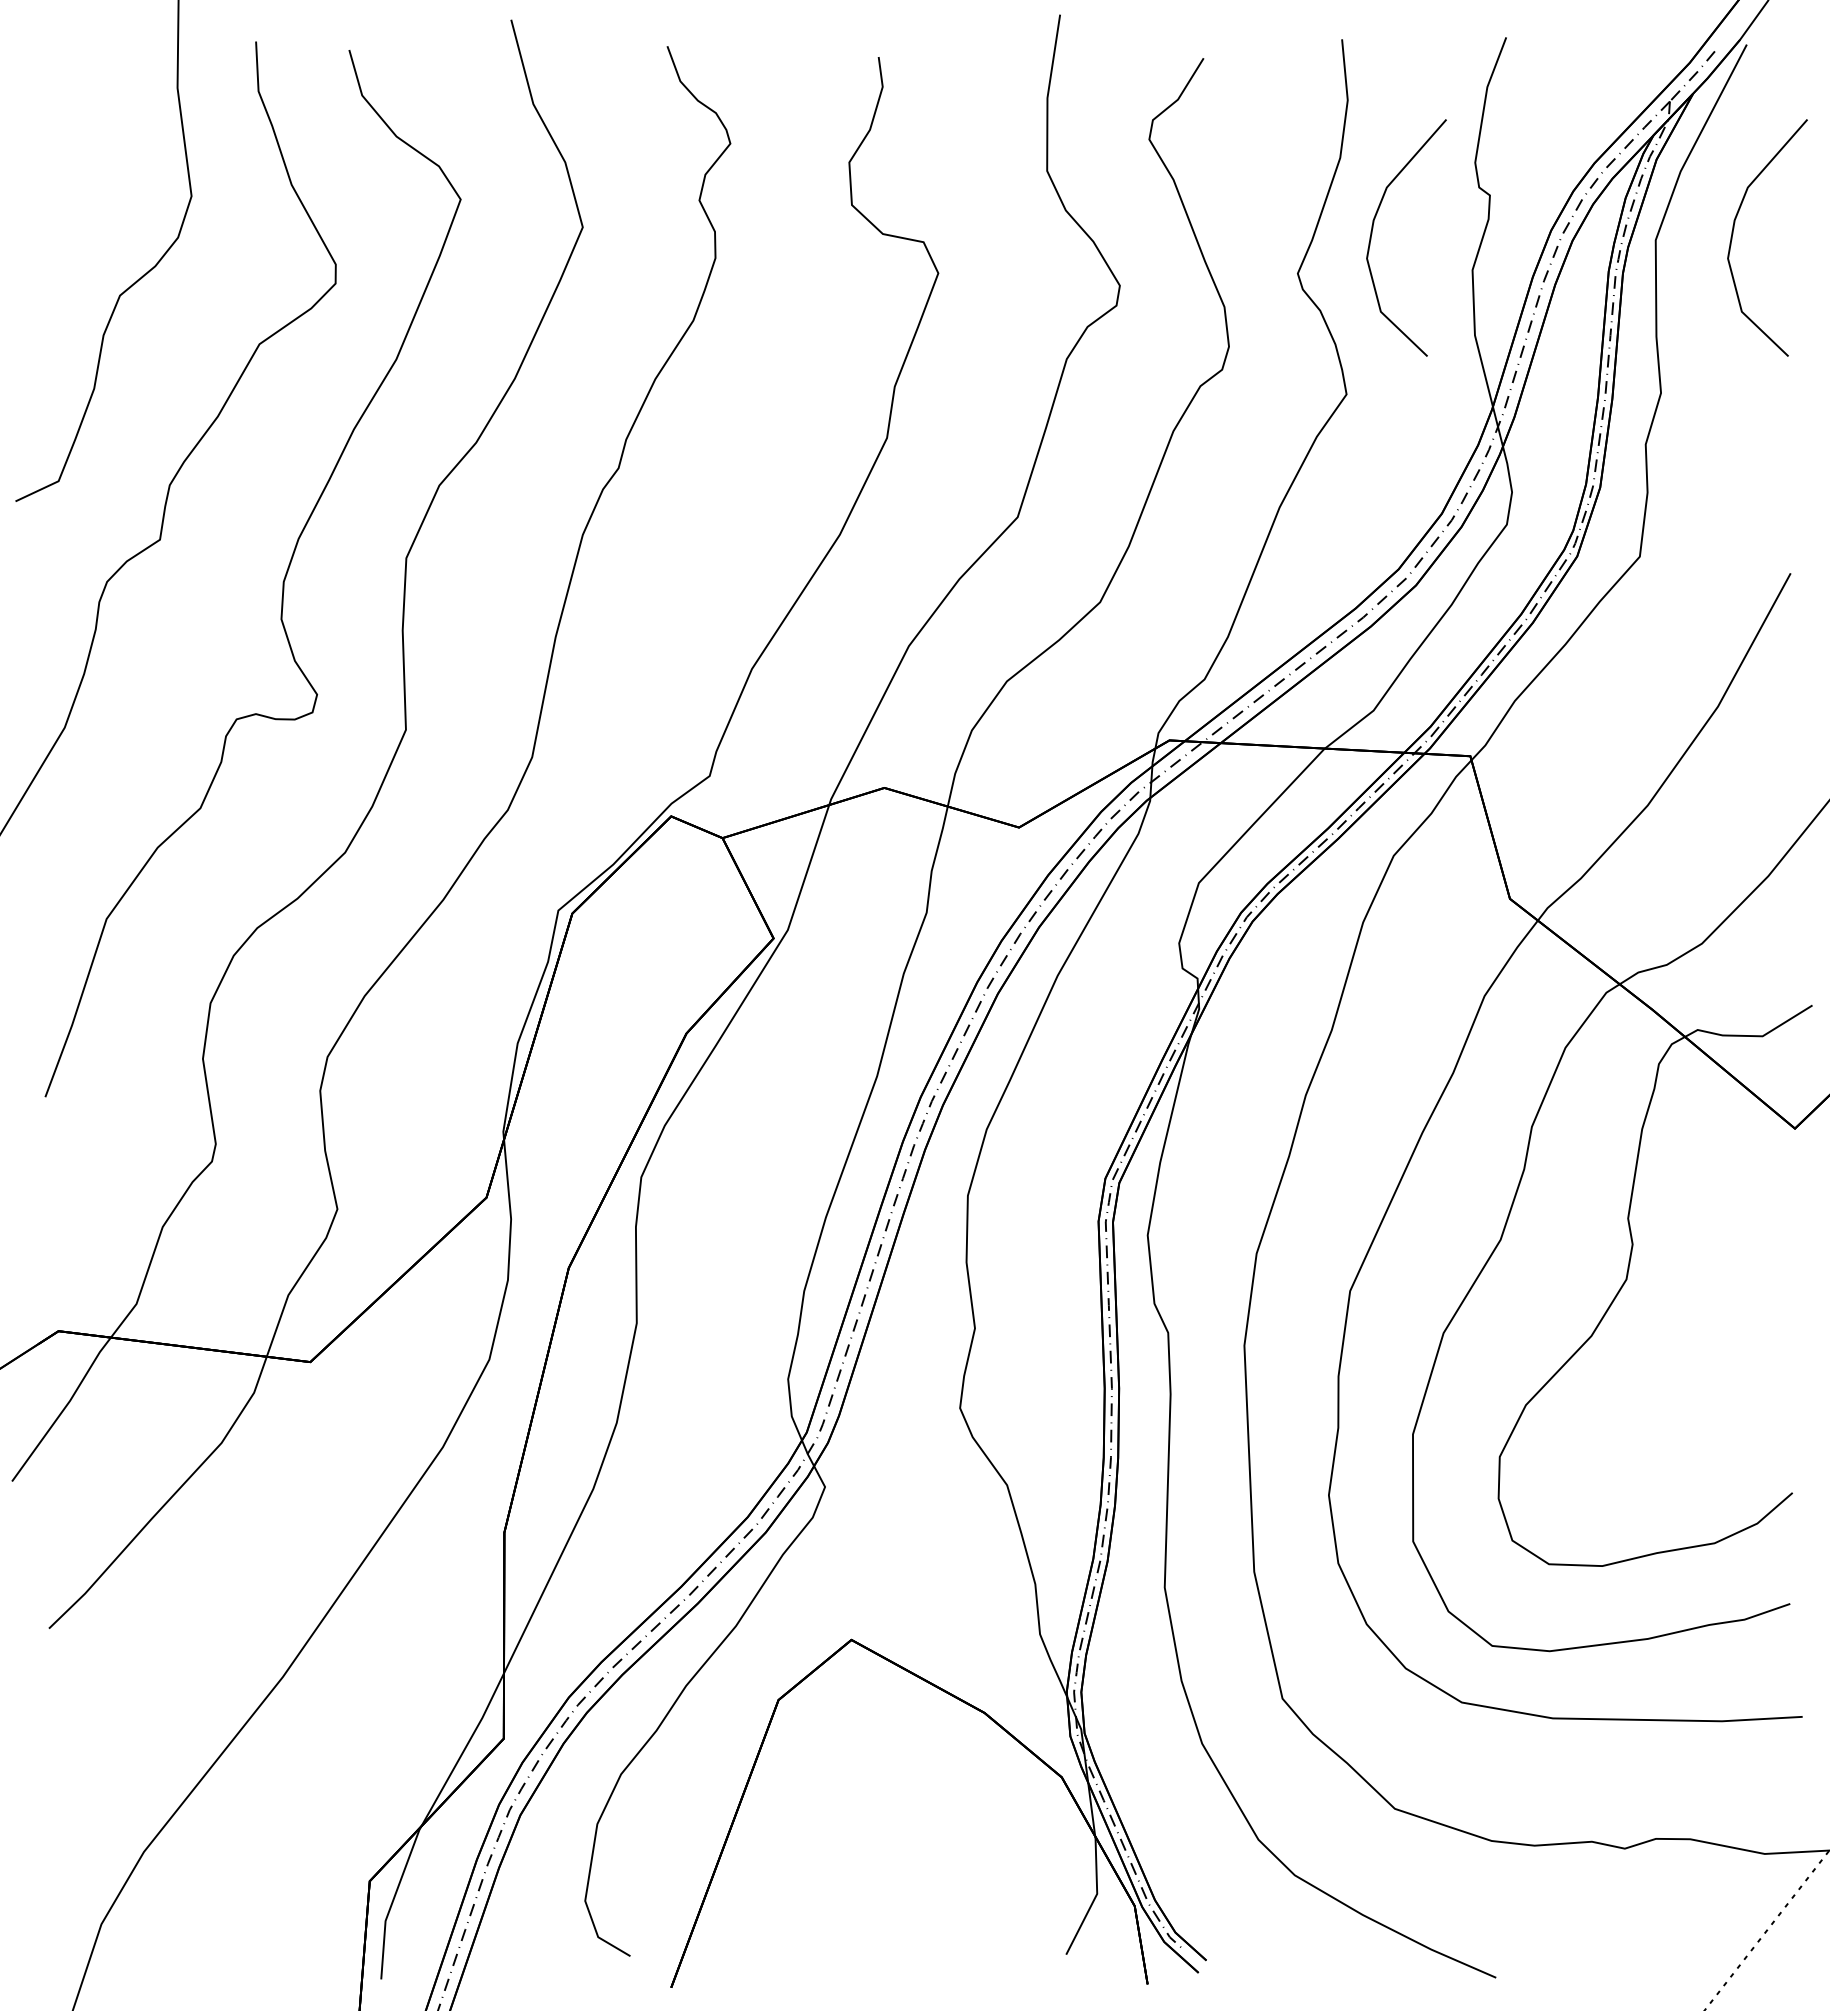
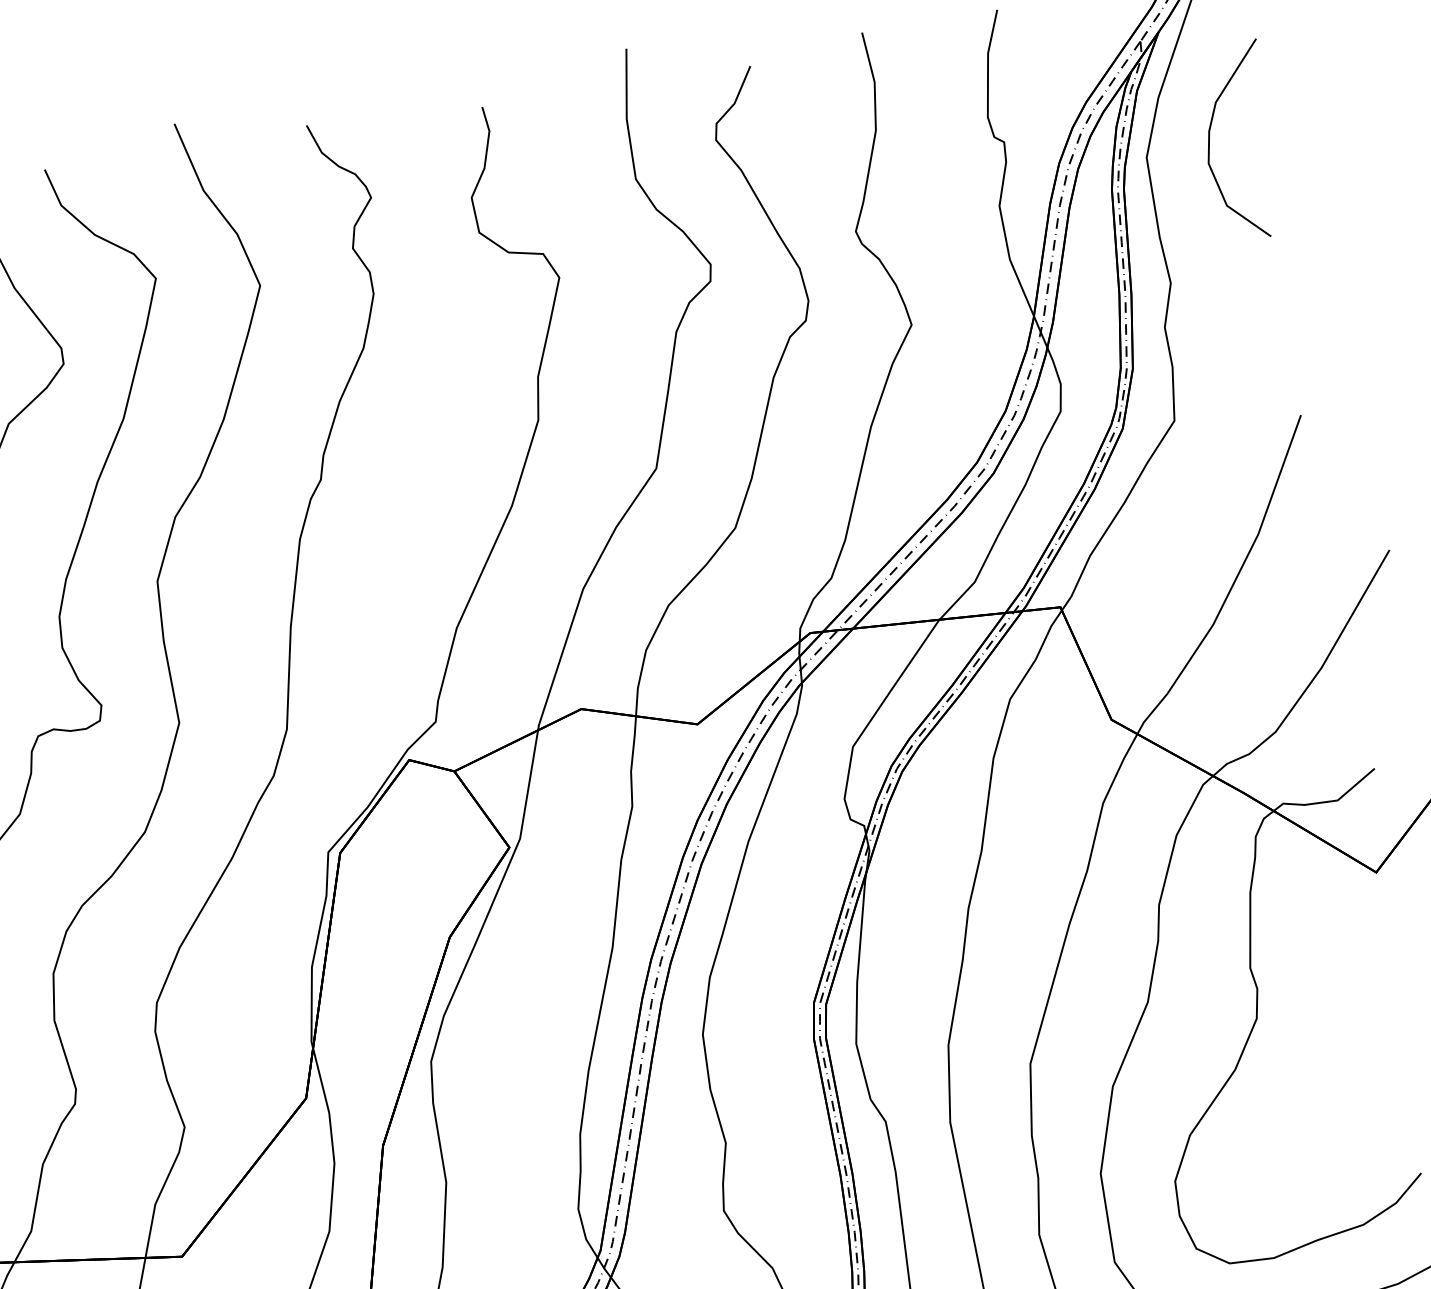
curve: (1372, 234) -> (912, 189), removed

